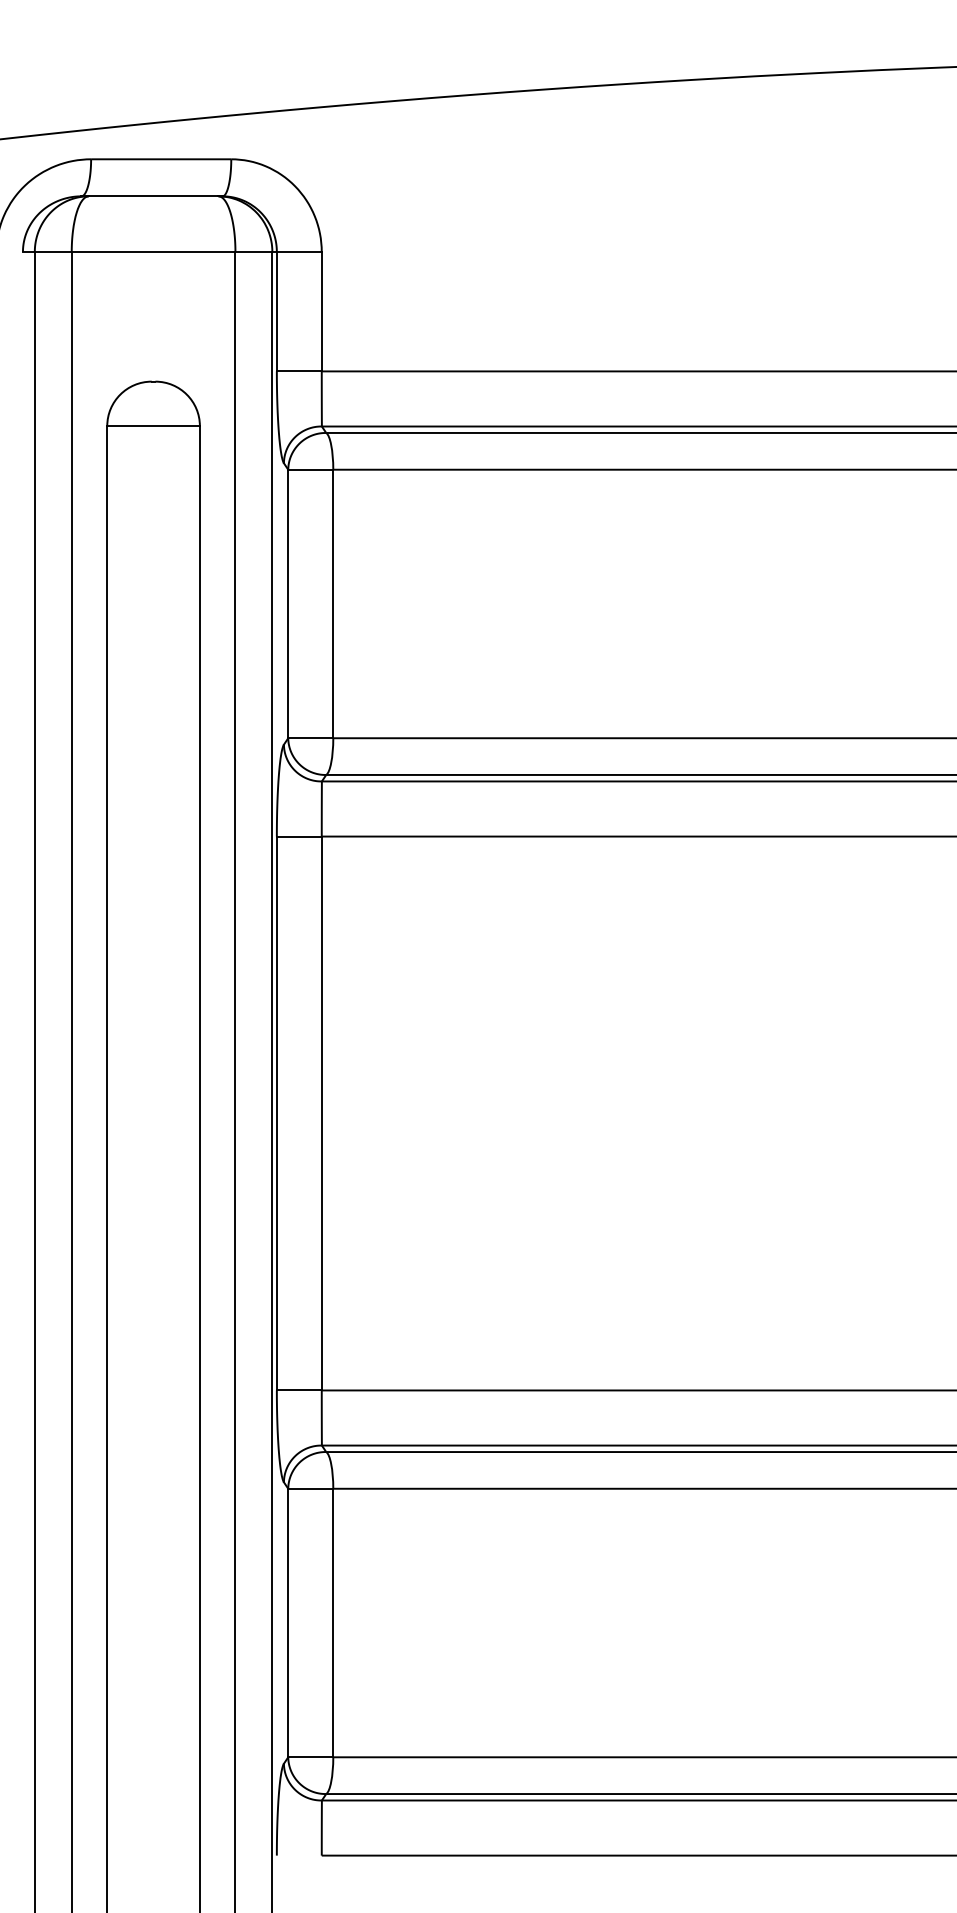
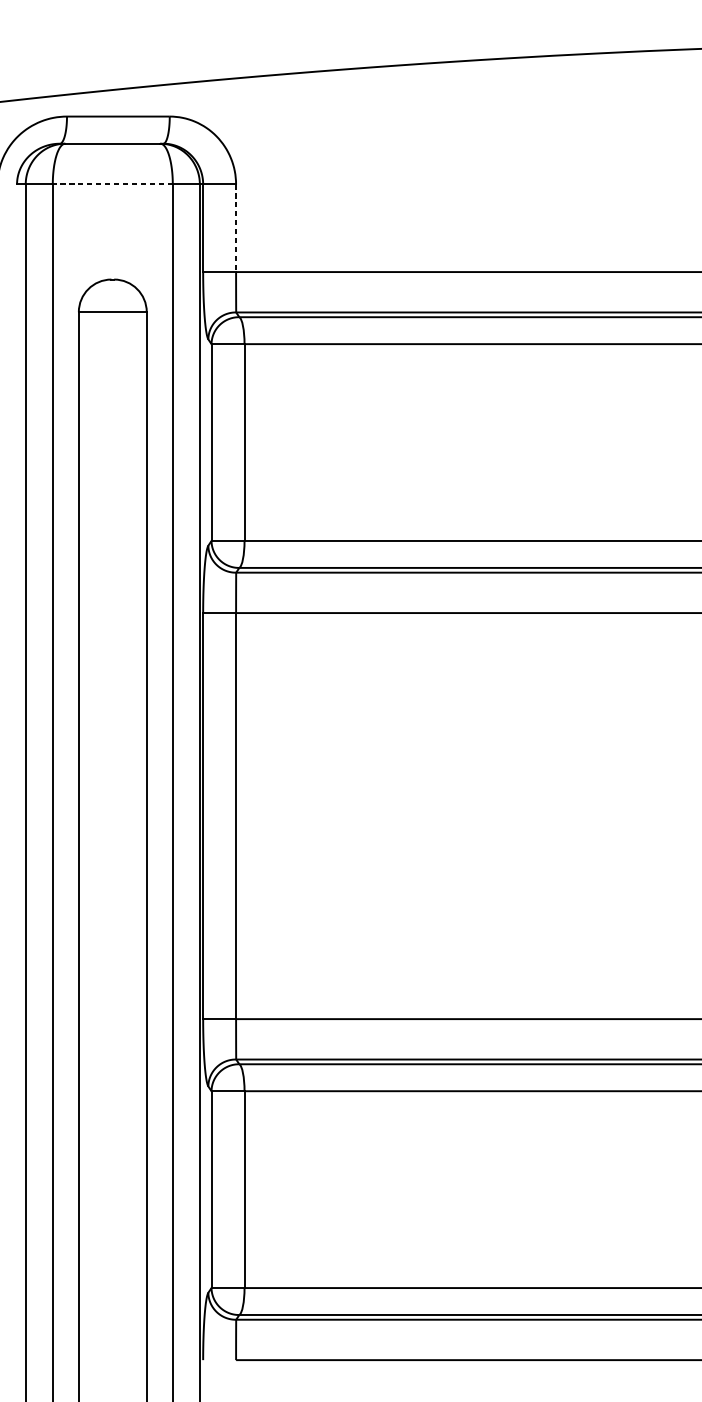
line: (153, 251) -> (112, 184), solid -> dashed
line: (321, 311) -> (235, 228), solid -> dashed

